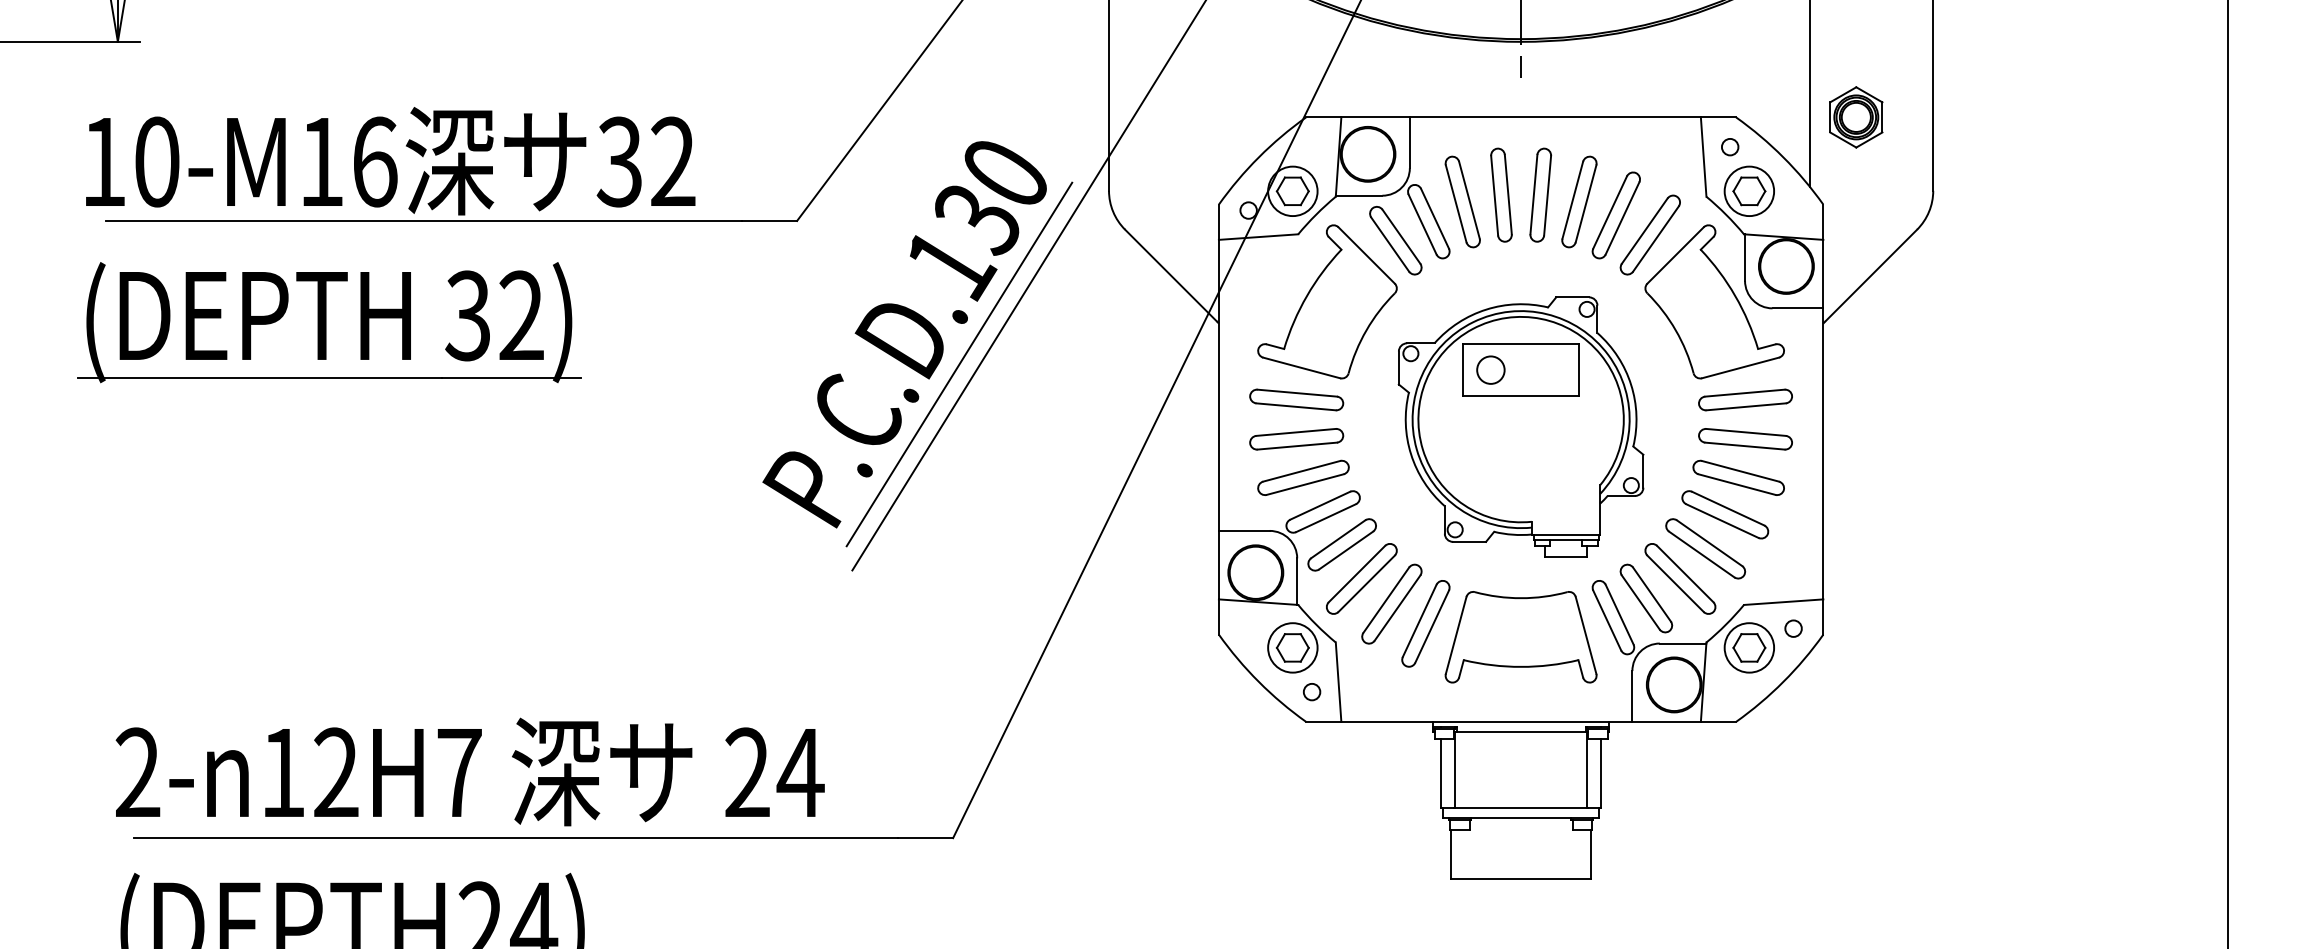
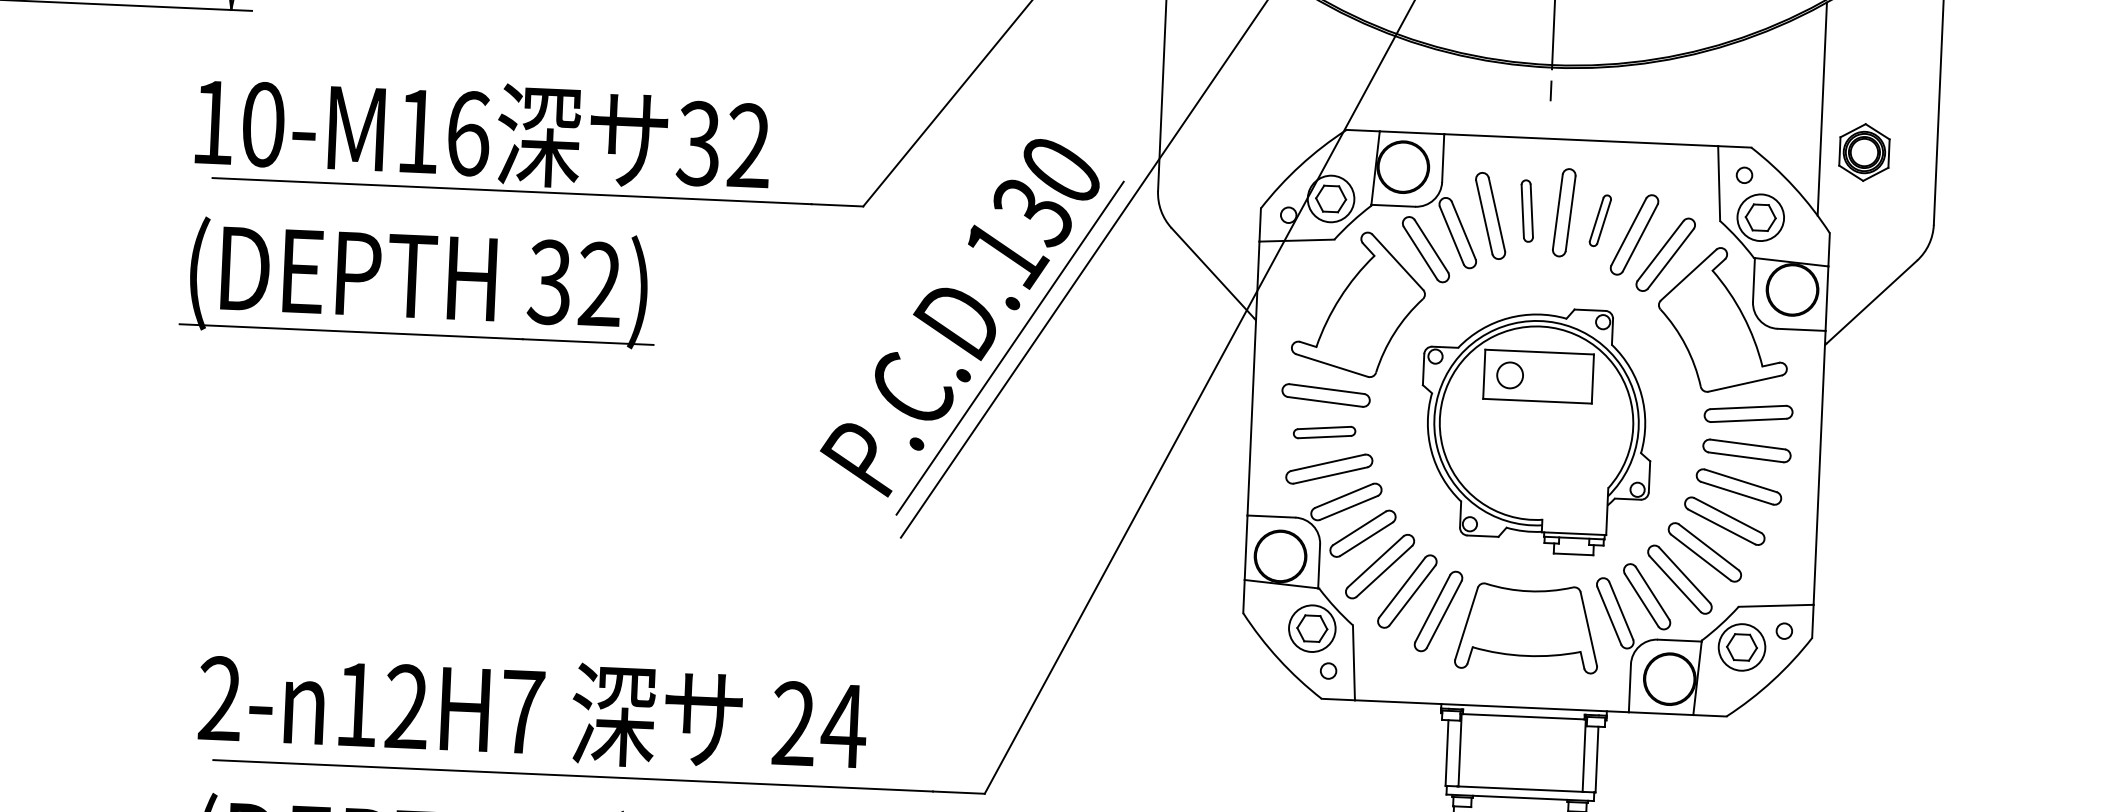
part: (1501, 194) -> (1527, 210), size x0.7
part: (1579, 201) -> (1600, 220), size x0.6
part: (1296, 439) -> (1324, 432), size x0.7

